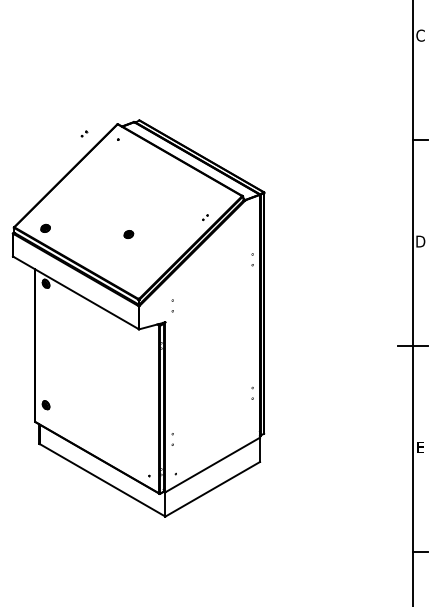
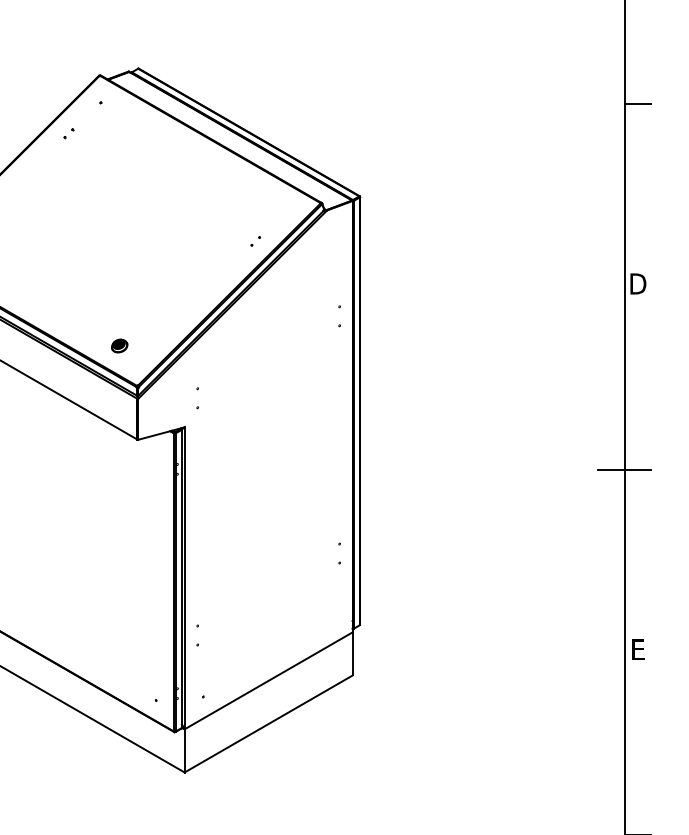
part: (84, 133) -> (69, 132), moved
part: (128, 234) -> (119, 345), moved

